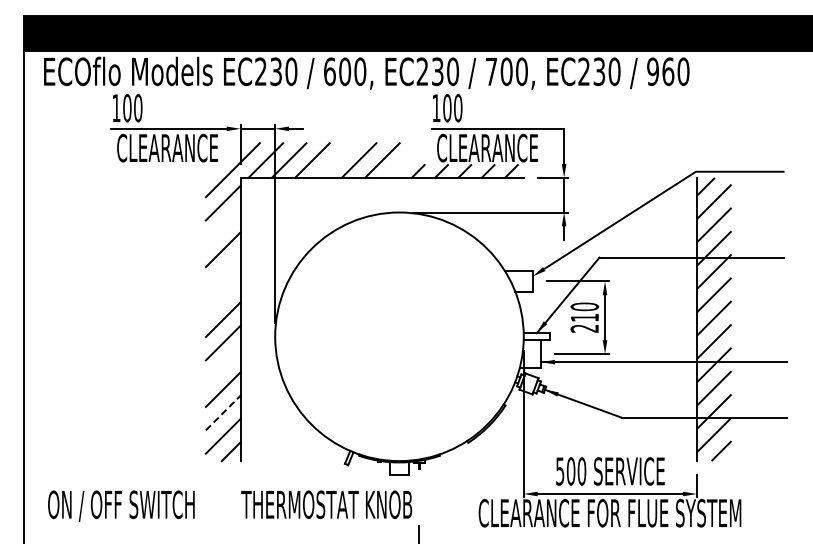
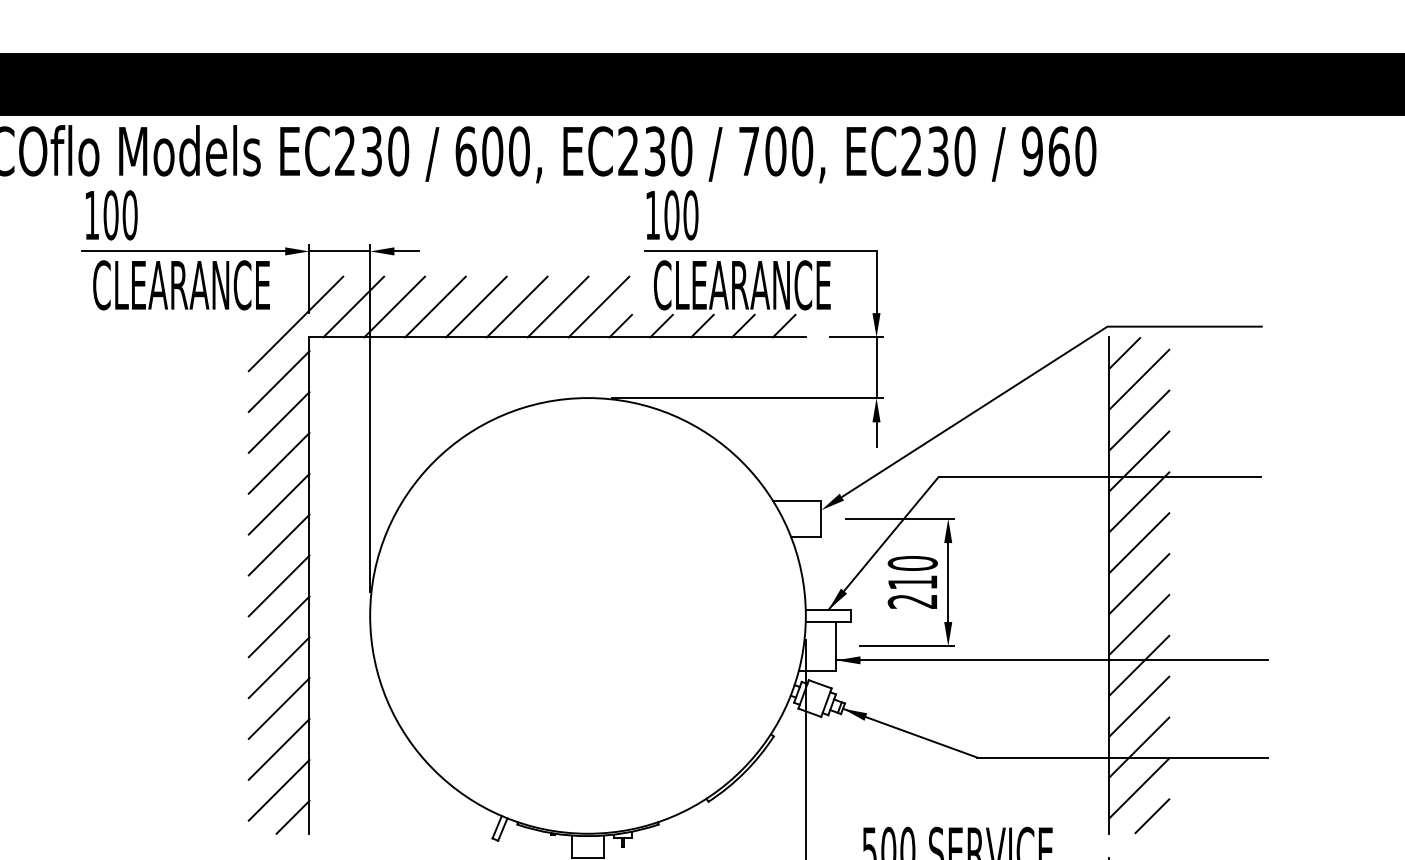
line: (335, 160) -> (475, 306), added
line: (405, 160) -> (598, 306), added
line: (222, 226) -> (277, 422), added
line: (222, 272) -> (277, 503), added
line: (222, 296) -> (277, 545), added
line: (222, 366) -> (277, 667), added
line: (223, 412) -> (279, 748), dashed -> solid

